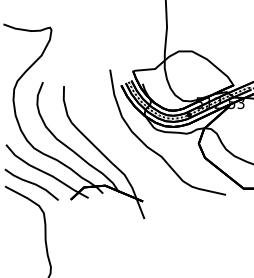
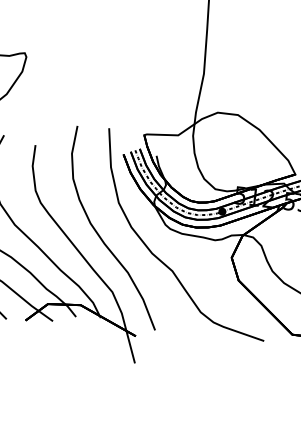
curve: (112, 138) -> (100, 234), added

